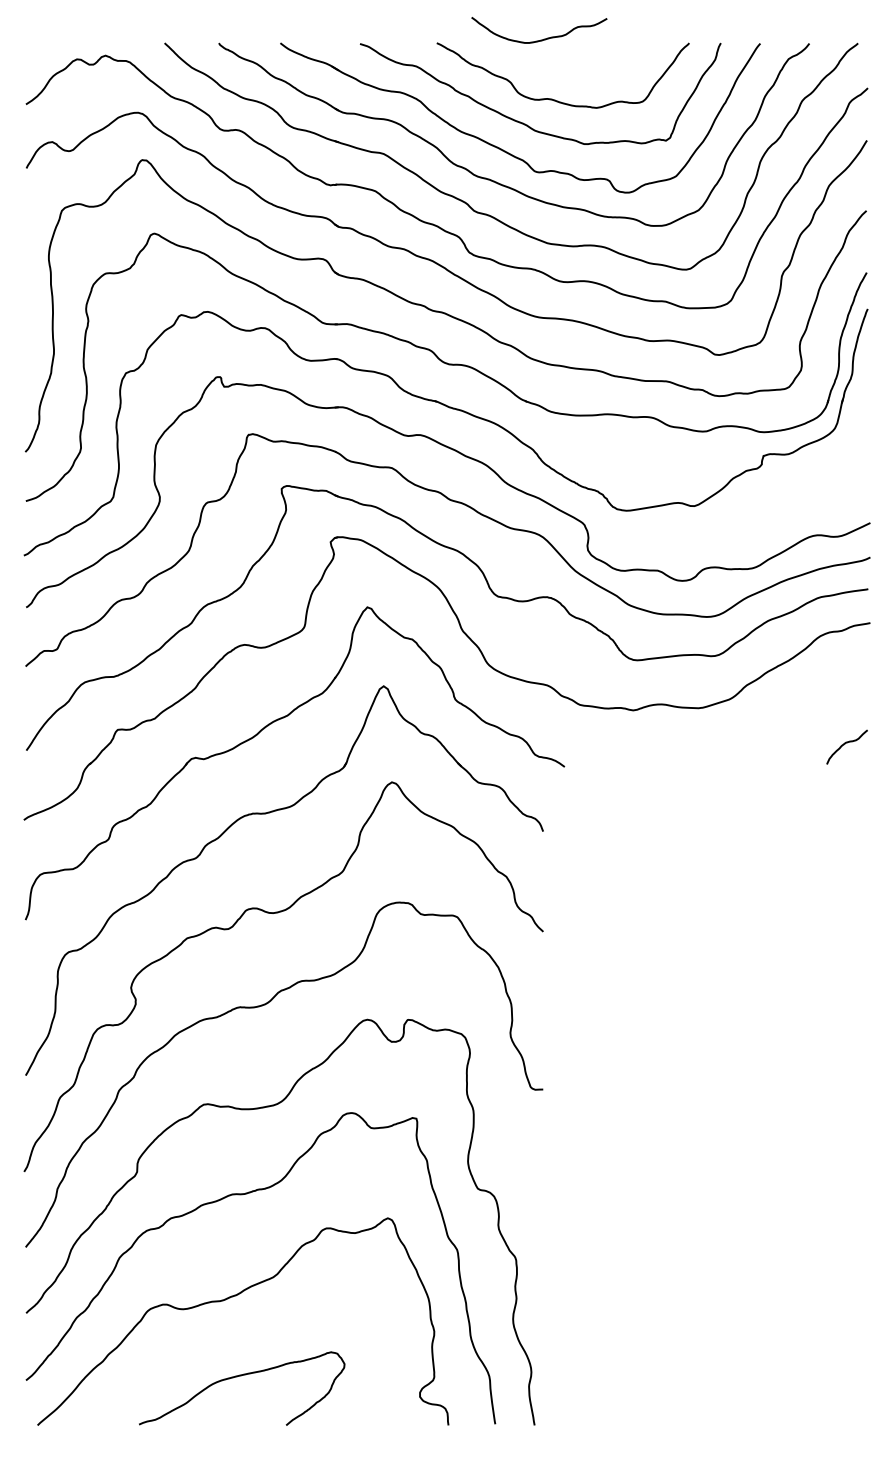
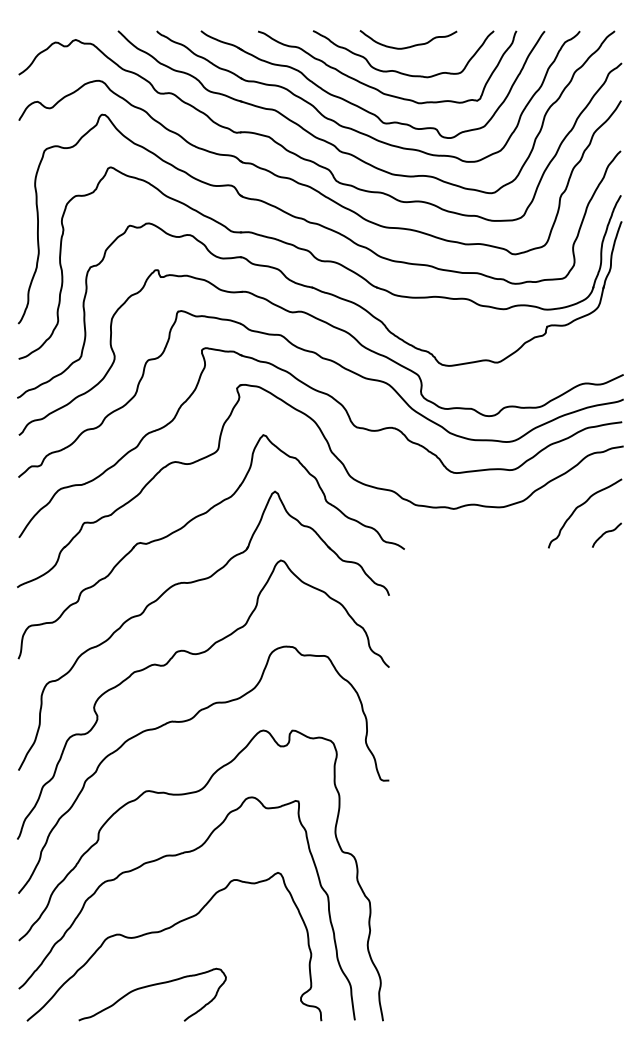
curve: (543, 38) -> (411, 45), moved
curve: (811, 706) -> (581, 506), added
curve: (242, 1377) -> (152, 986), moved

